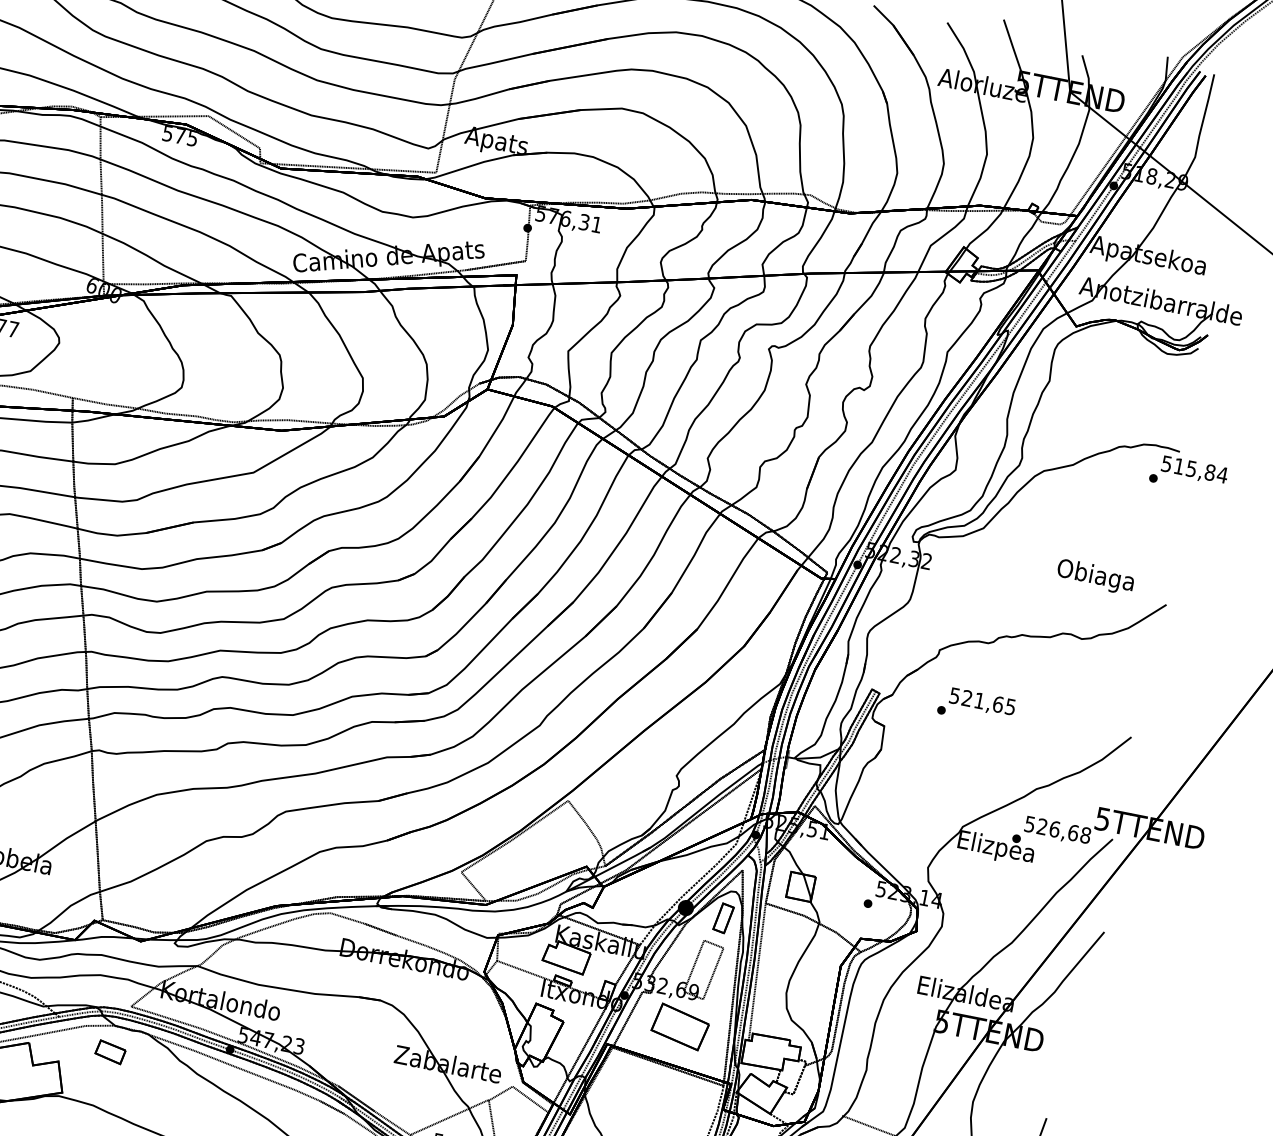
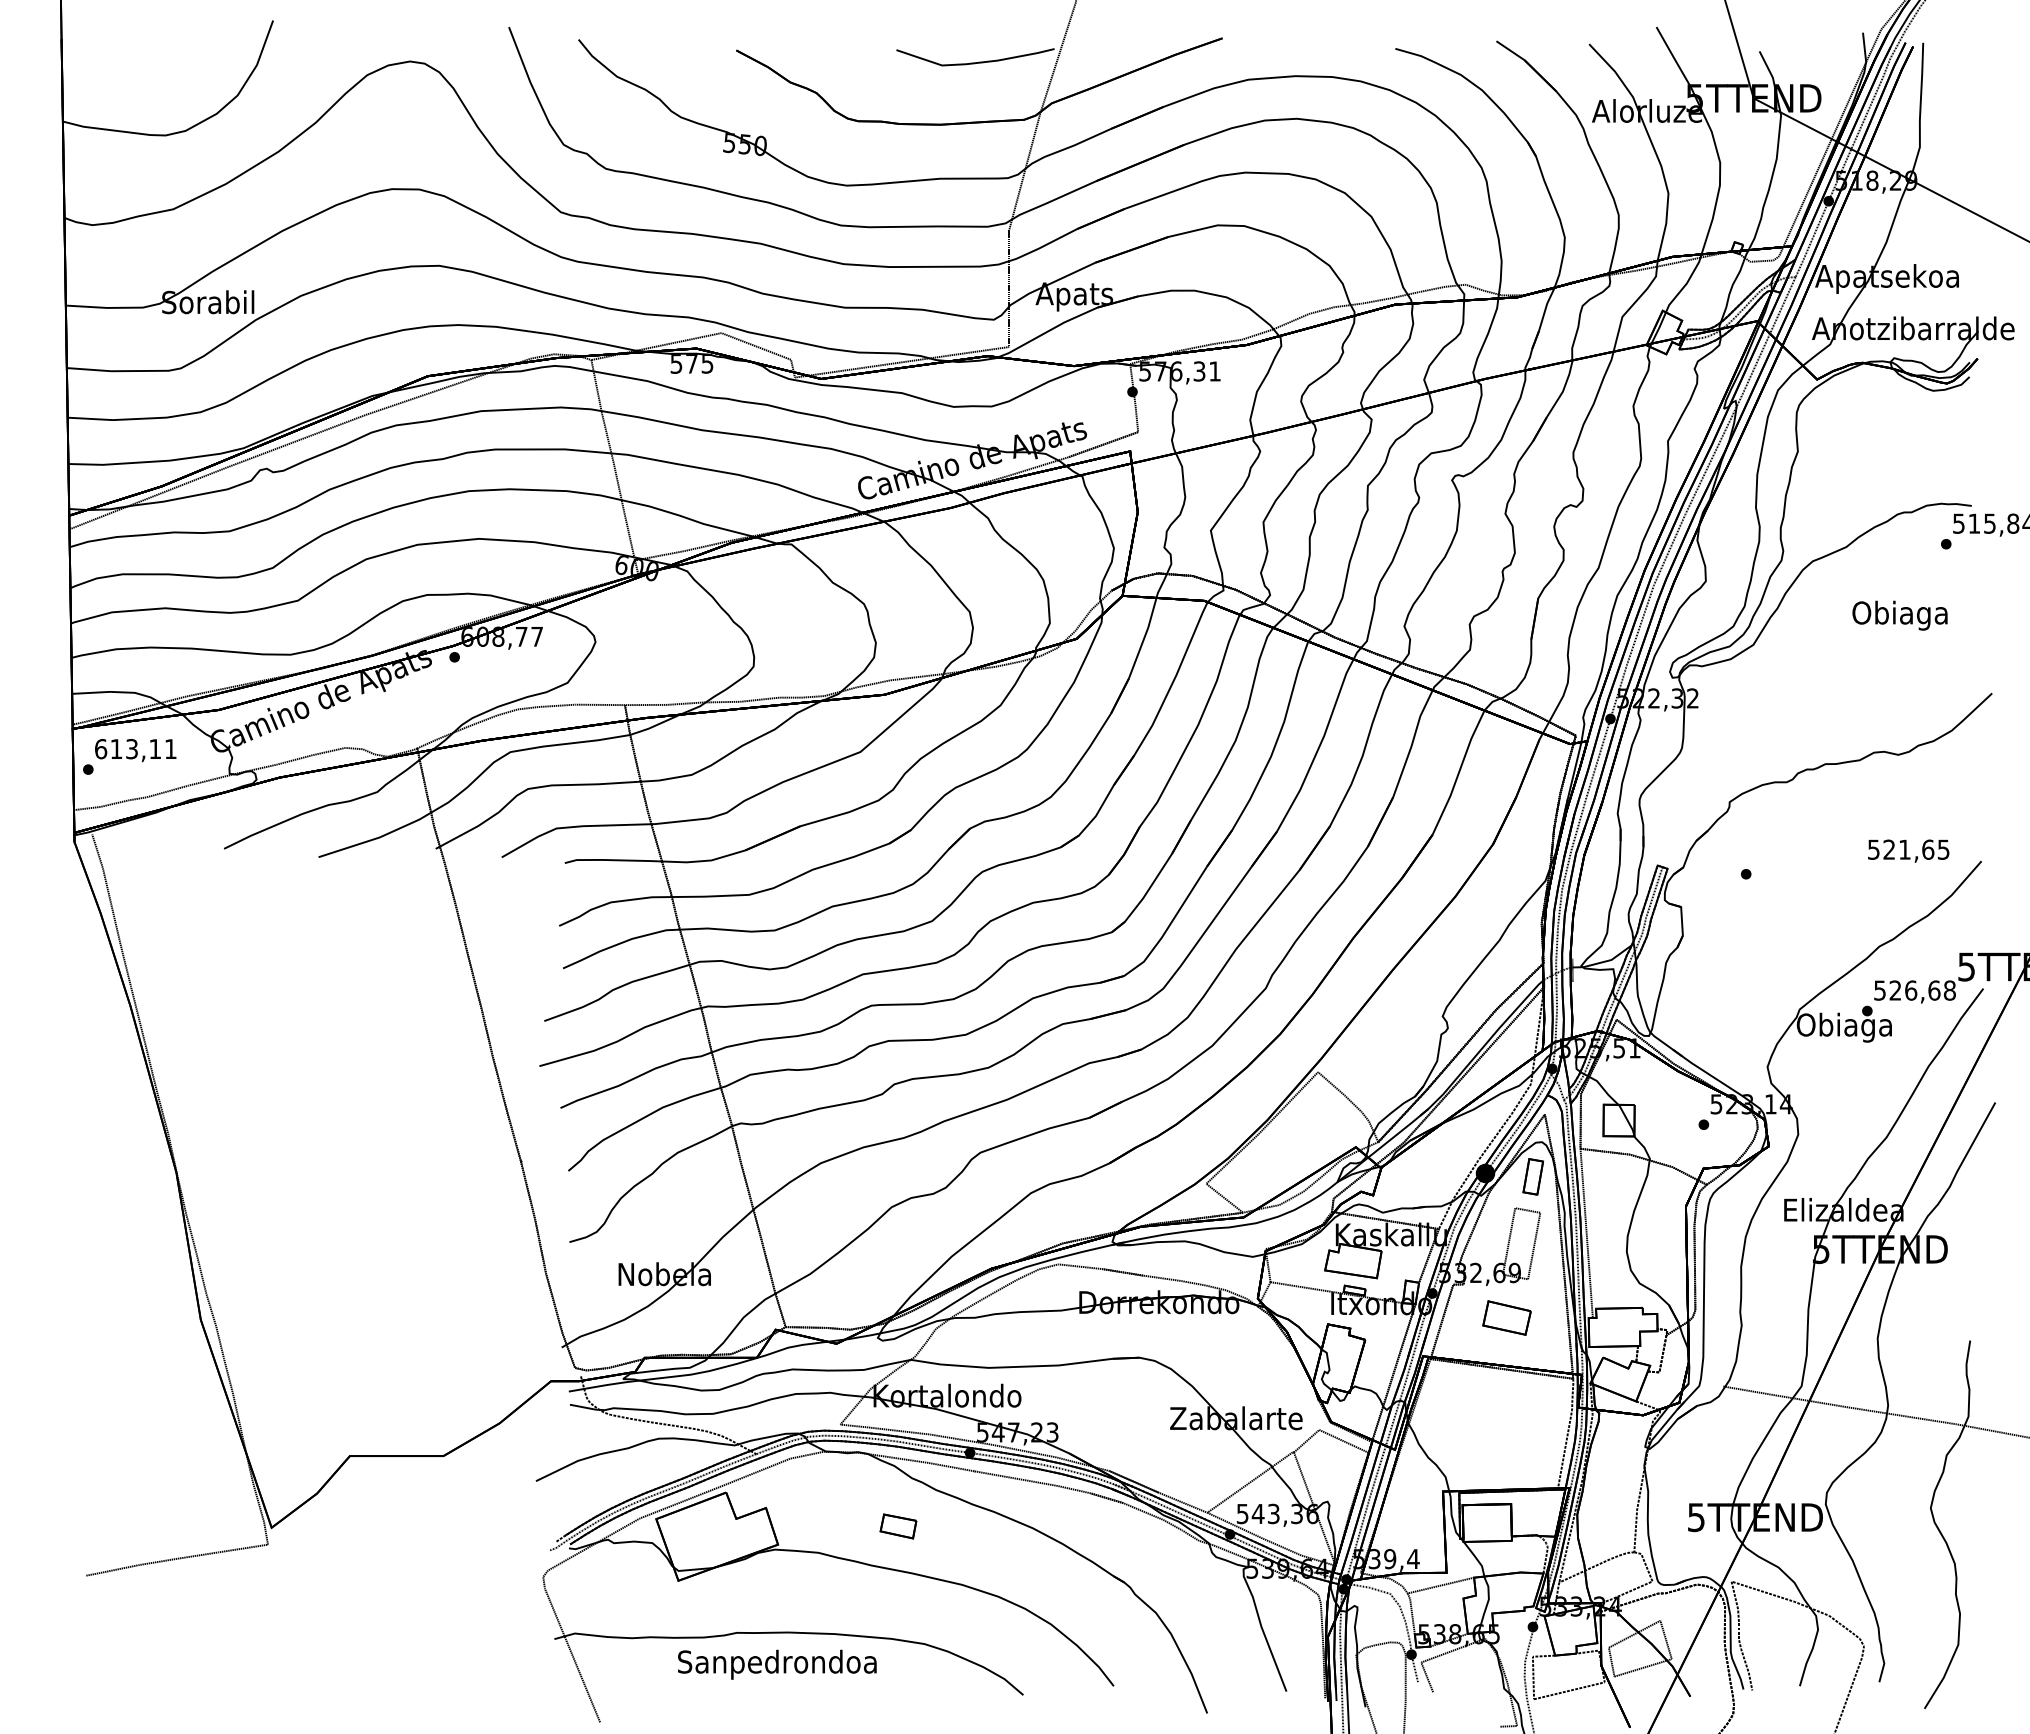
text: (1095, 576) -> (1899, 615), moved
text: (982, 702) -> (1908, 850), moved
text: (995, 848) -> (1844, 1027), Elizpea -> Obiaga
part: (679, 1026) -> (1506, 1317), size x0.7
part: (110, 1052) -> (898, 1526), moved

